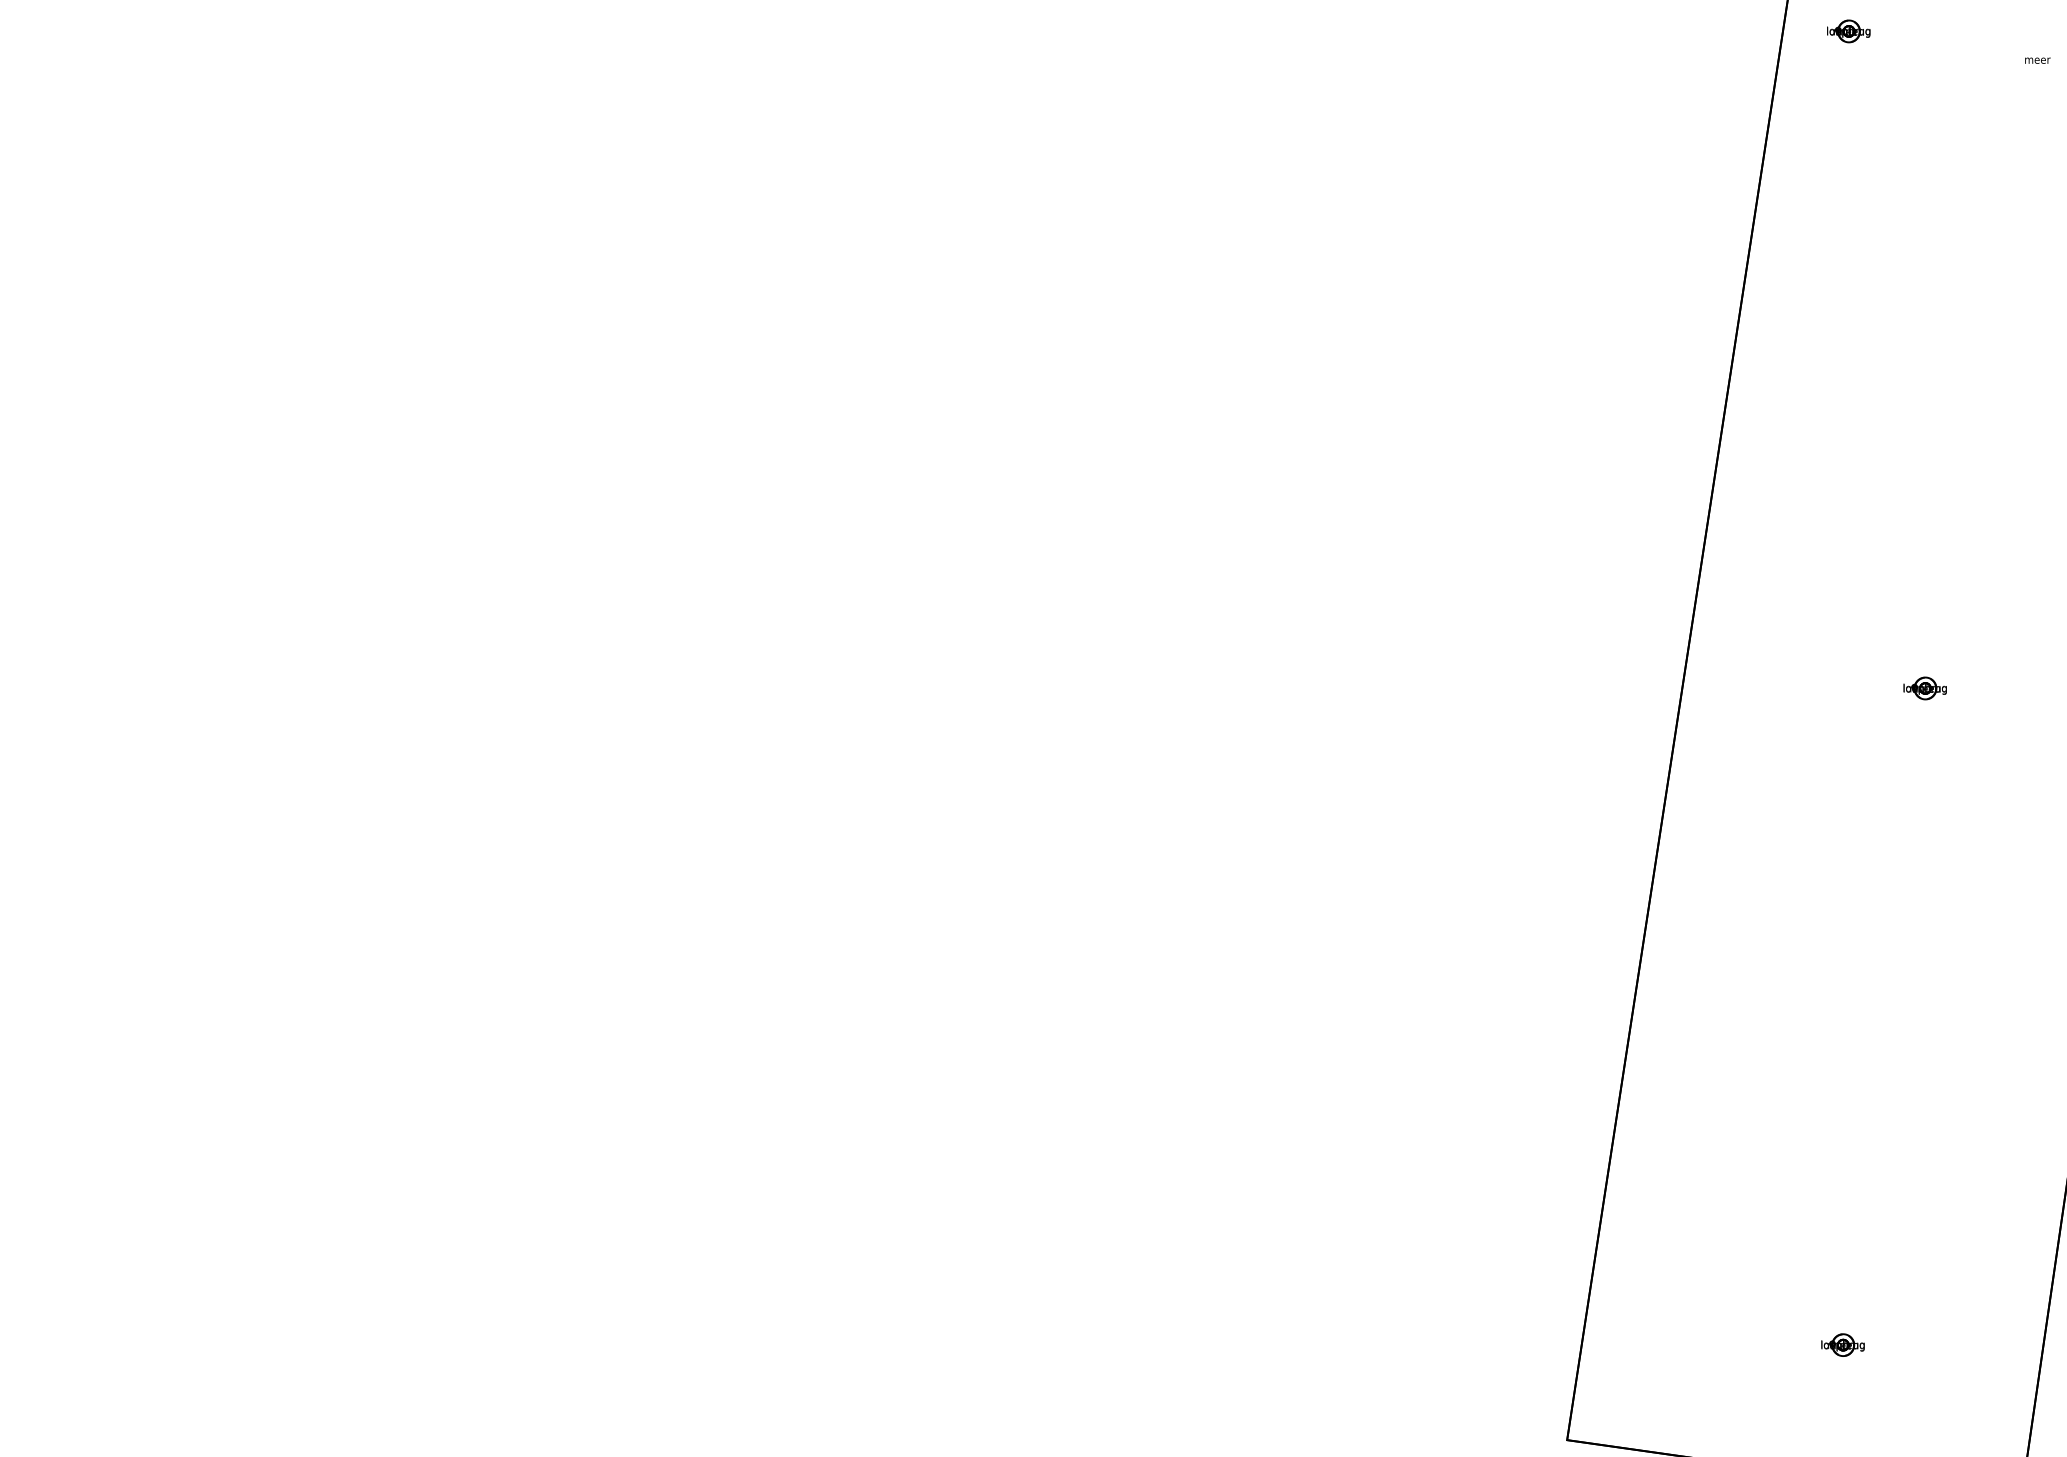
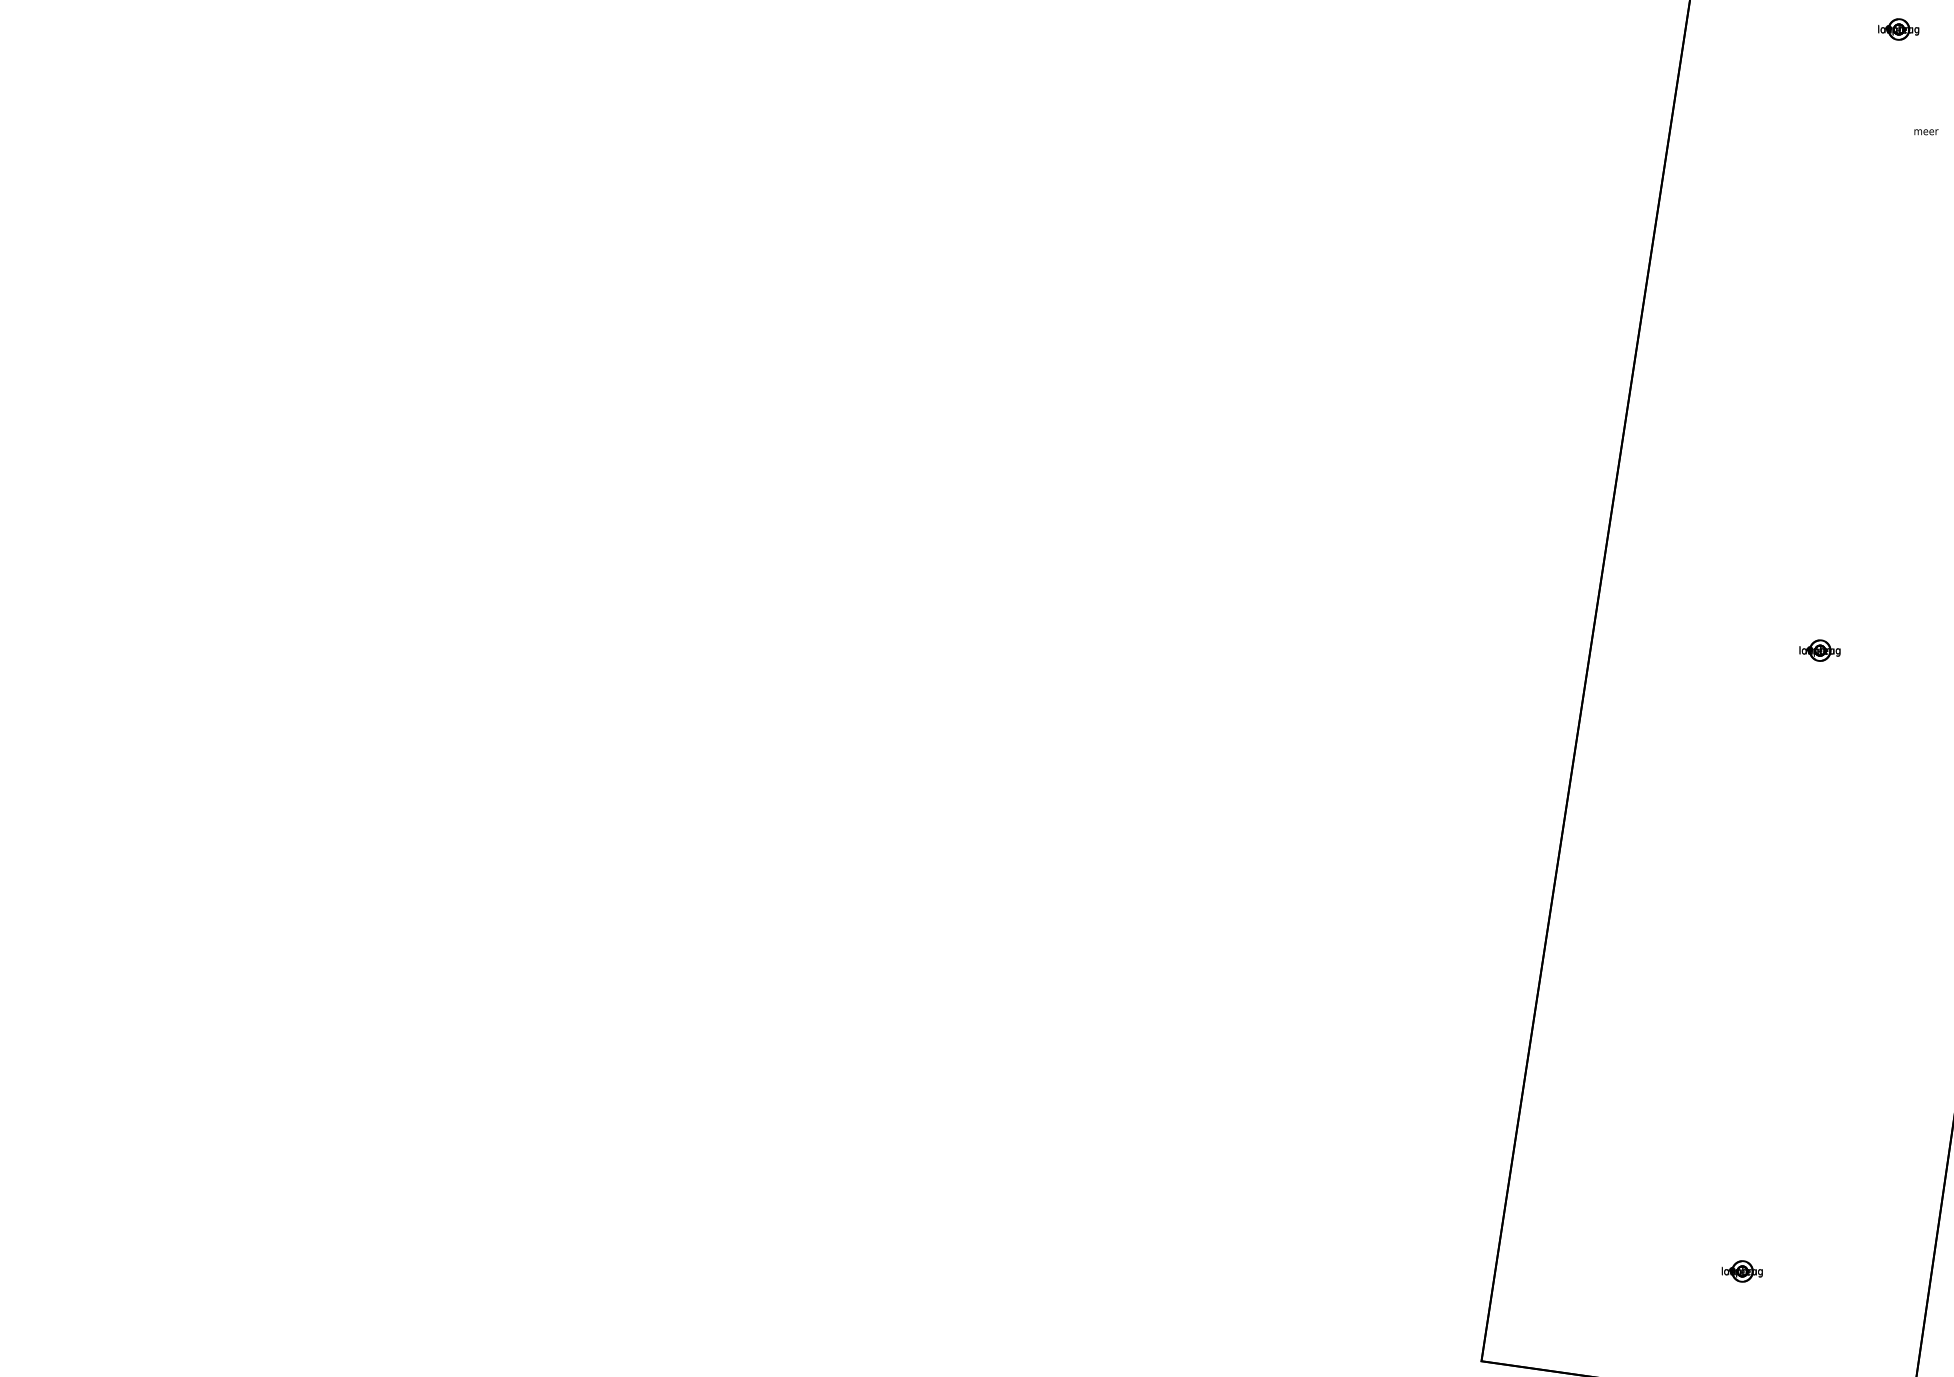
part: (1848, 31) -> (1898, 29), moved
text: (2037, 61) -> (1926, 132), moved

